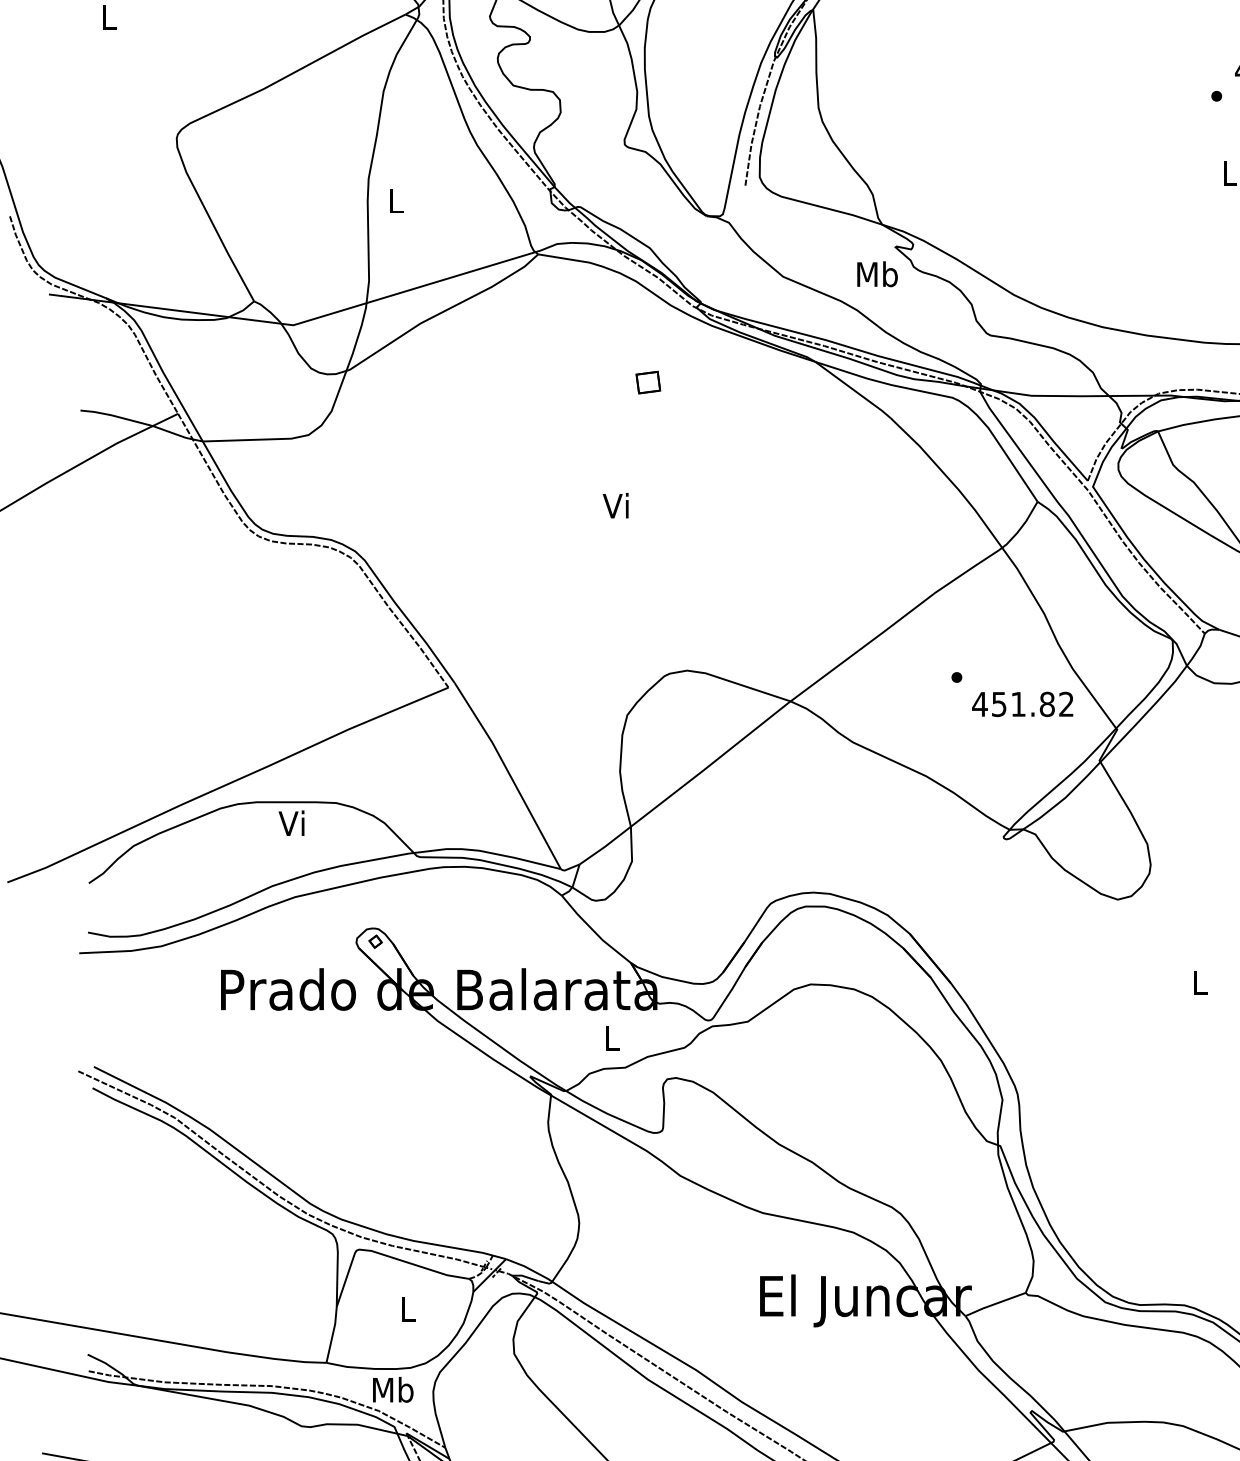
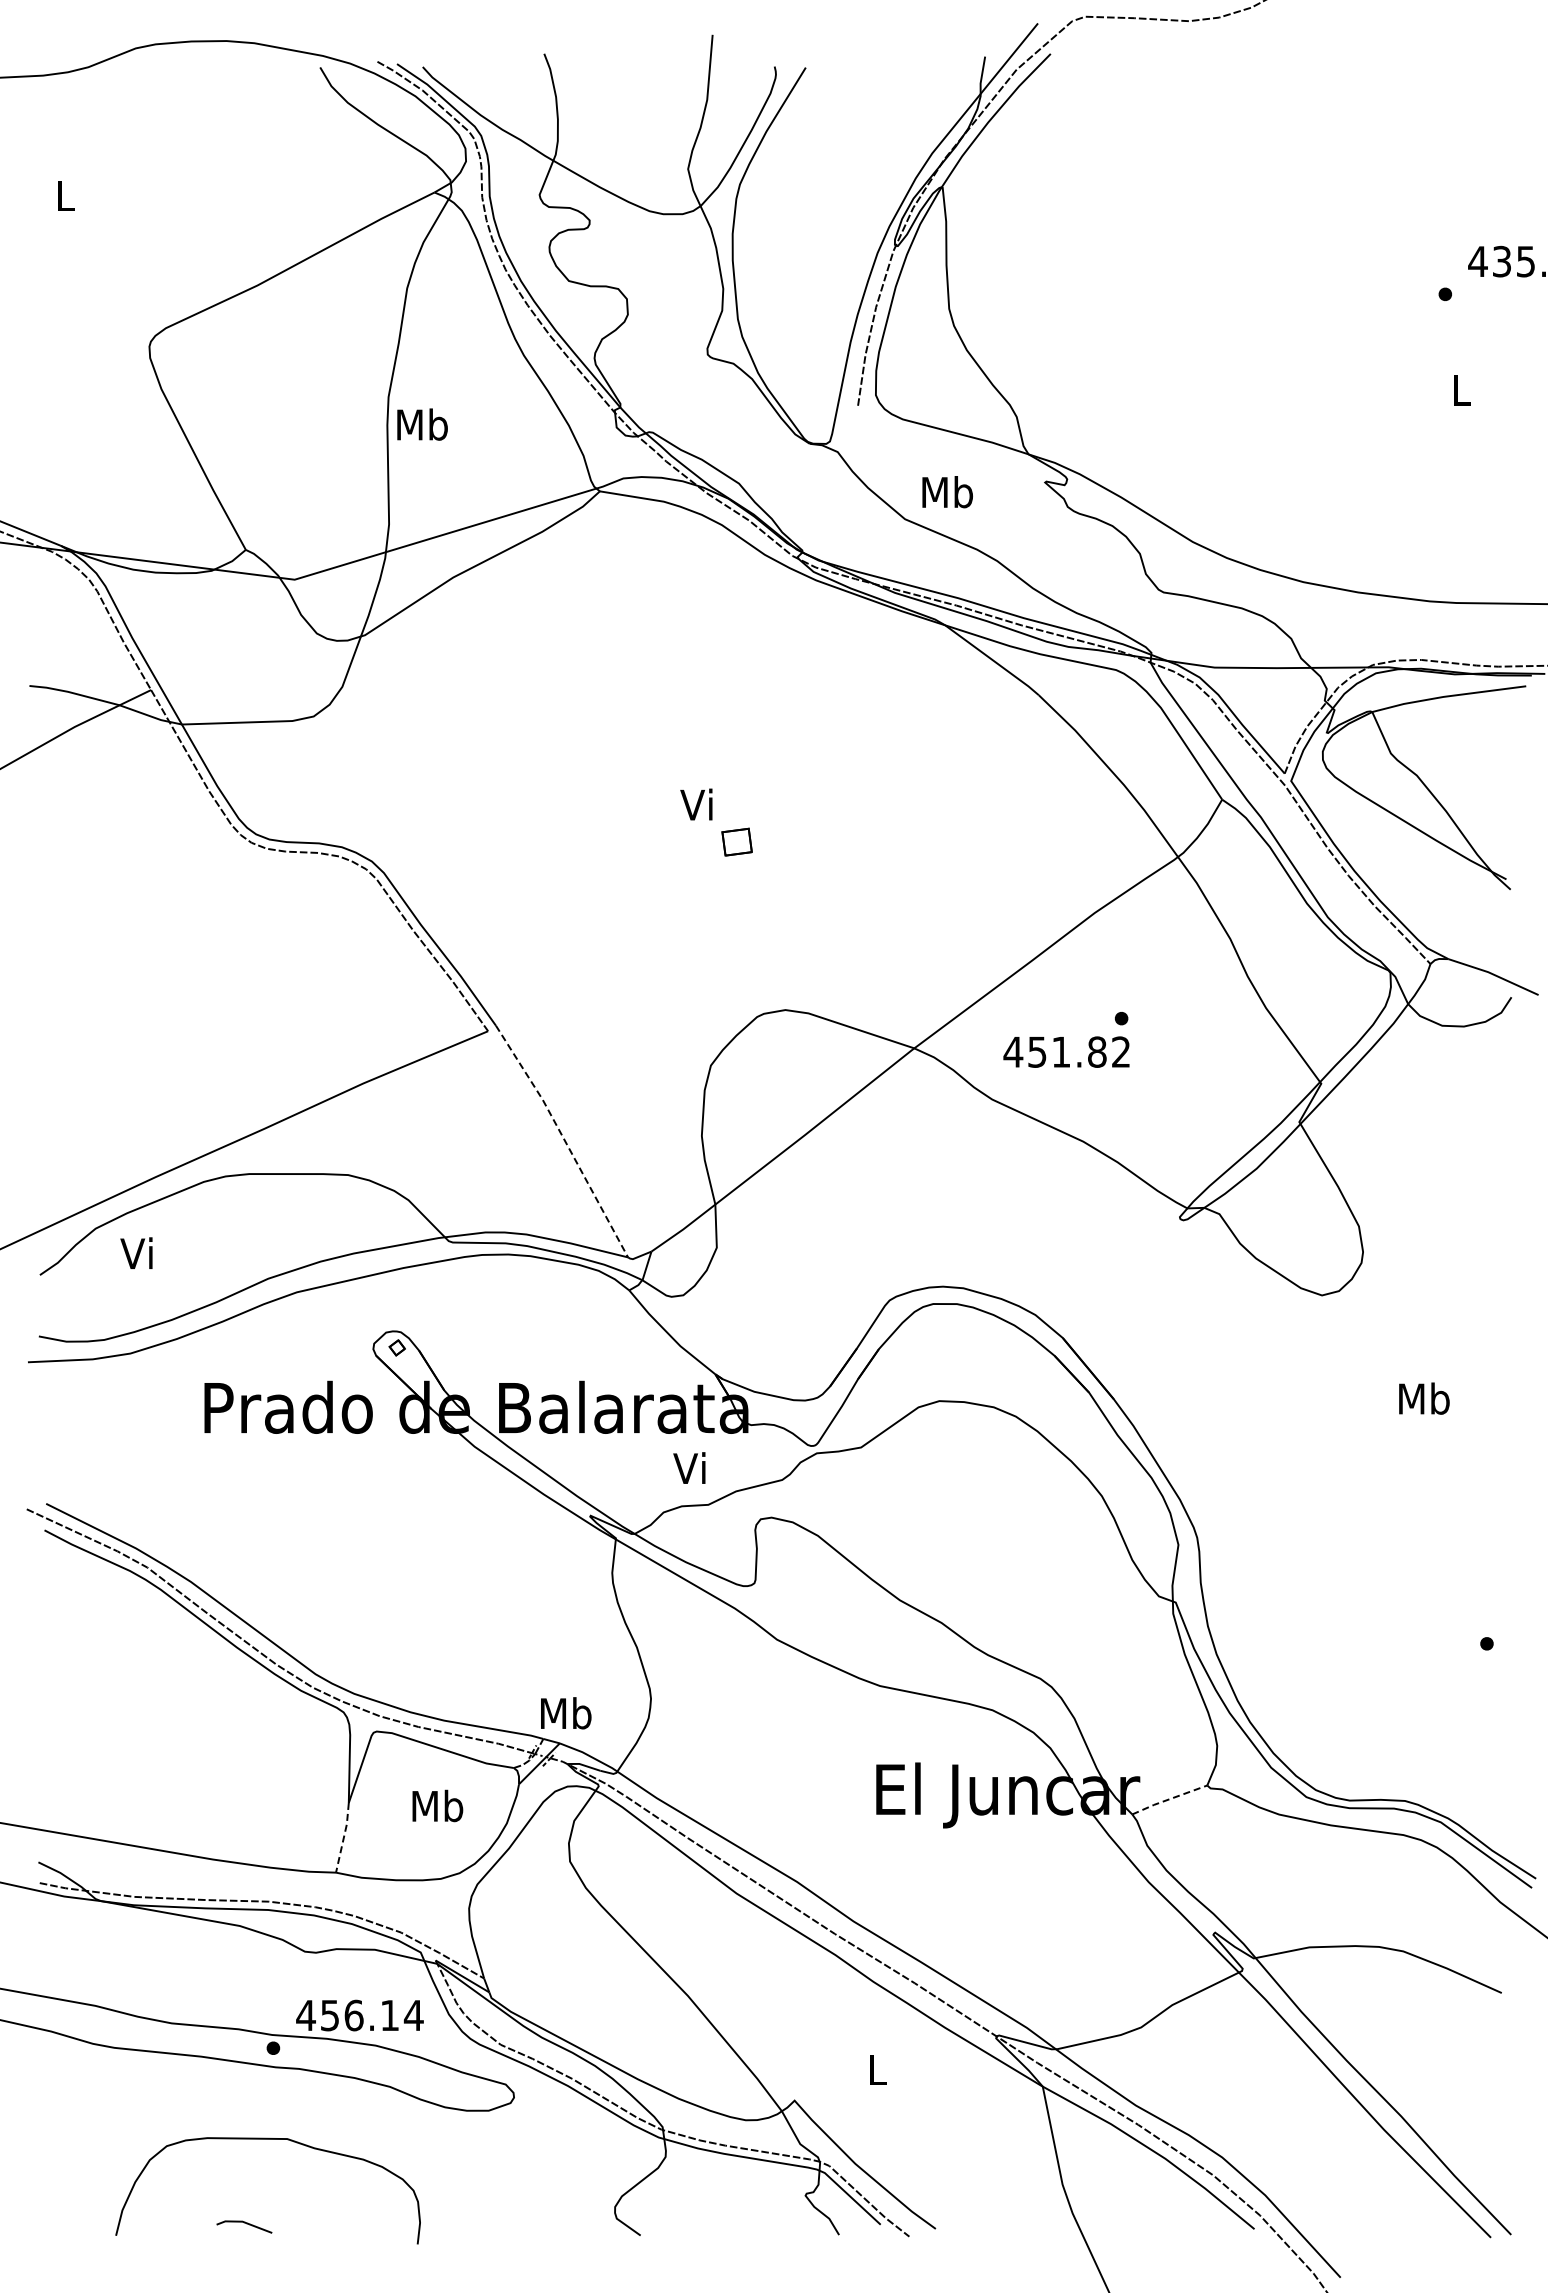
text: (395, 200) -> (422, 424), L -> Mb
text: (877, 274) -> (947, 492), moved
part: (647, 382) -> (736, 841), moved
text: (1022, 703) -> (1066, 1051), moved
line: (509, 774) -> (564, 1139), solid -> dashed
text: (291, 822) -> (136, 1252), moved
text: (1199, 982) -> (1424, 1398), L -> Mb
text: (610, 1037) -> (689, 1467), L -> Vi
line: (994, 1304) -> (1168, 1799), solid -> dashed
text: (407, 1308) -> (437, 1805), L -> Mb
line: (332, 1334) -> (343, 1837), solid -> dashed
text: (393, 1390) -> (566, 1713), moved

